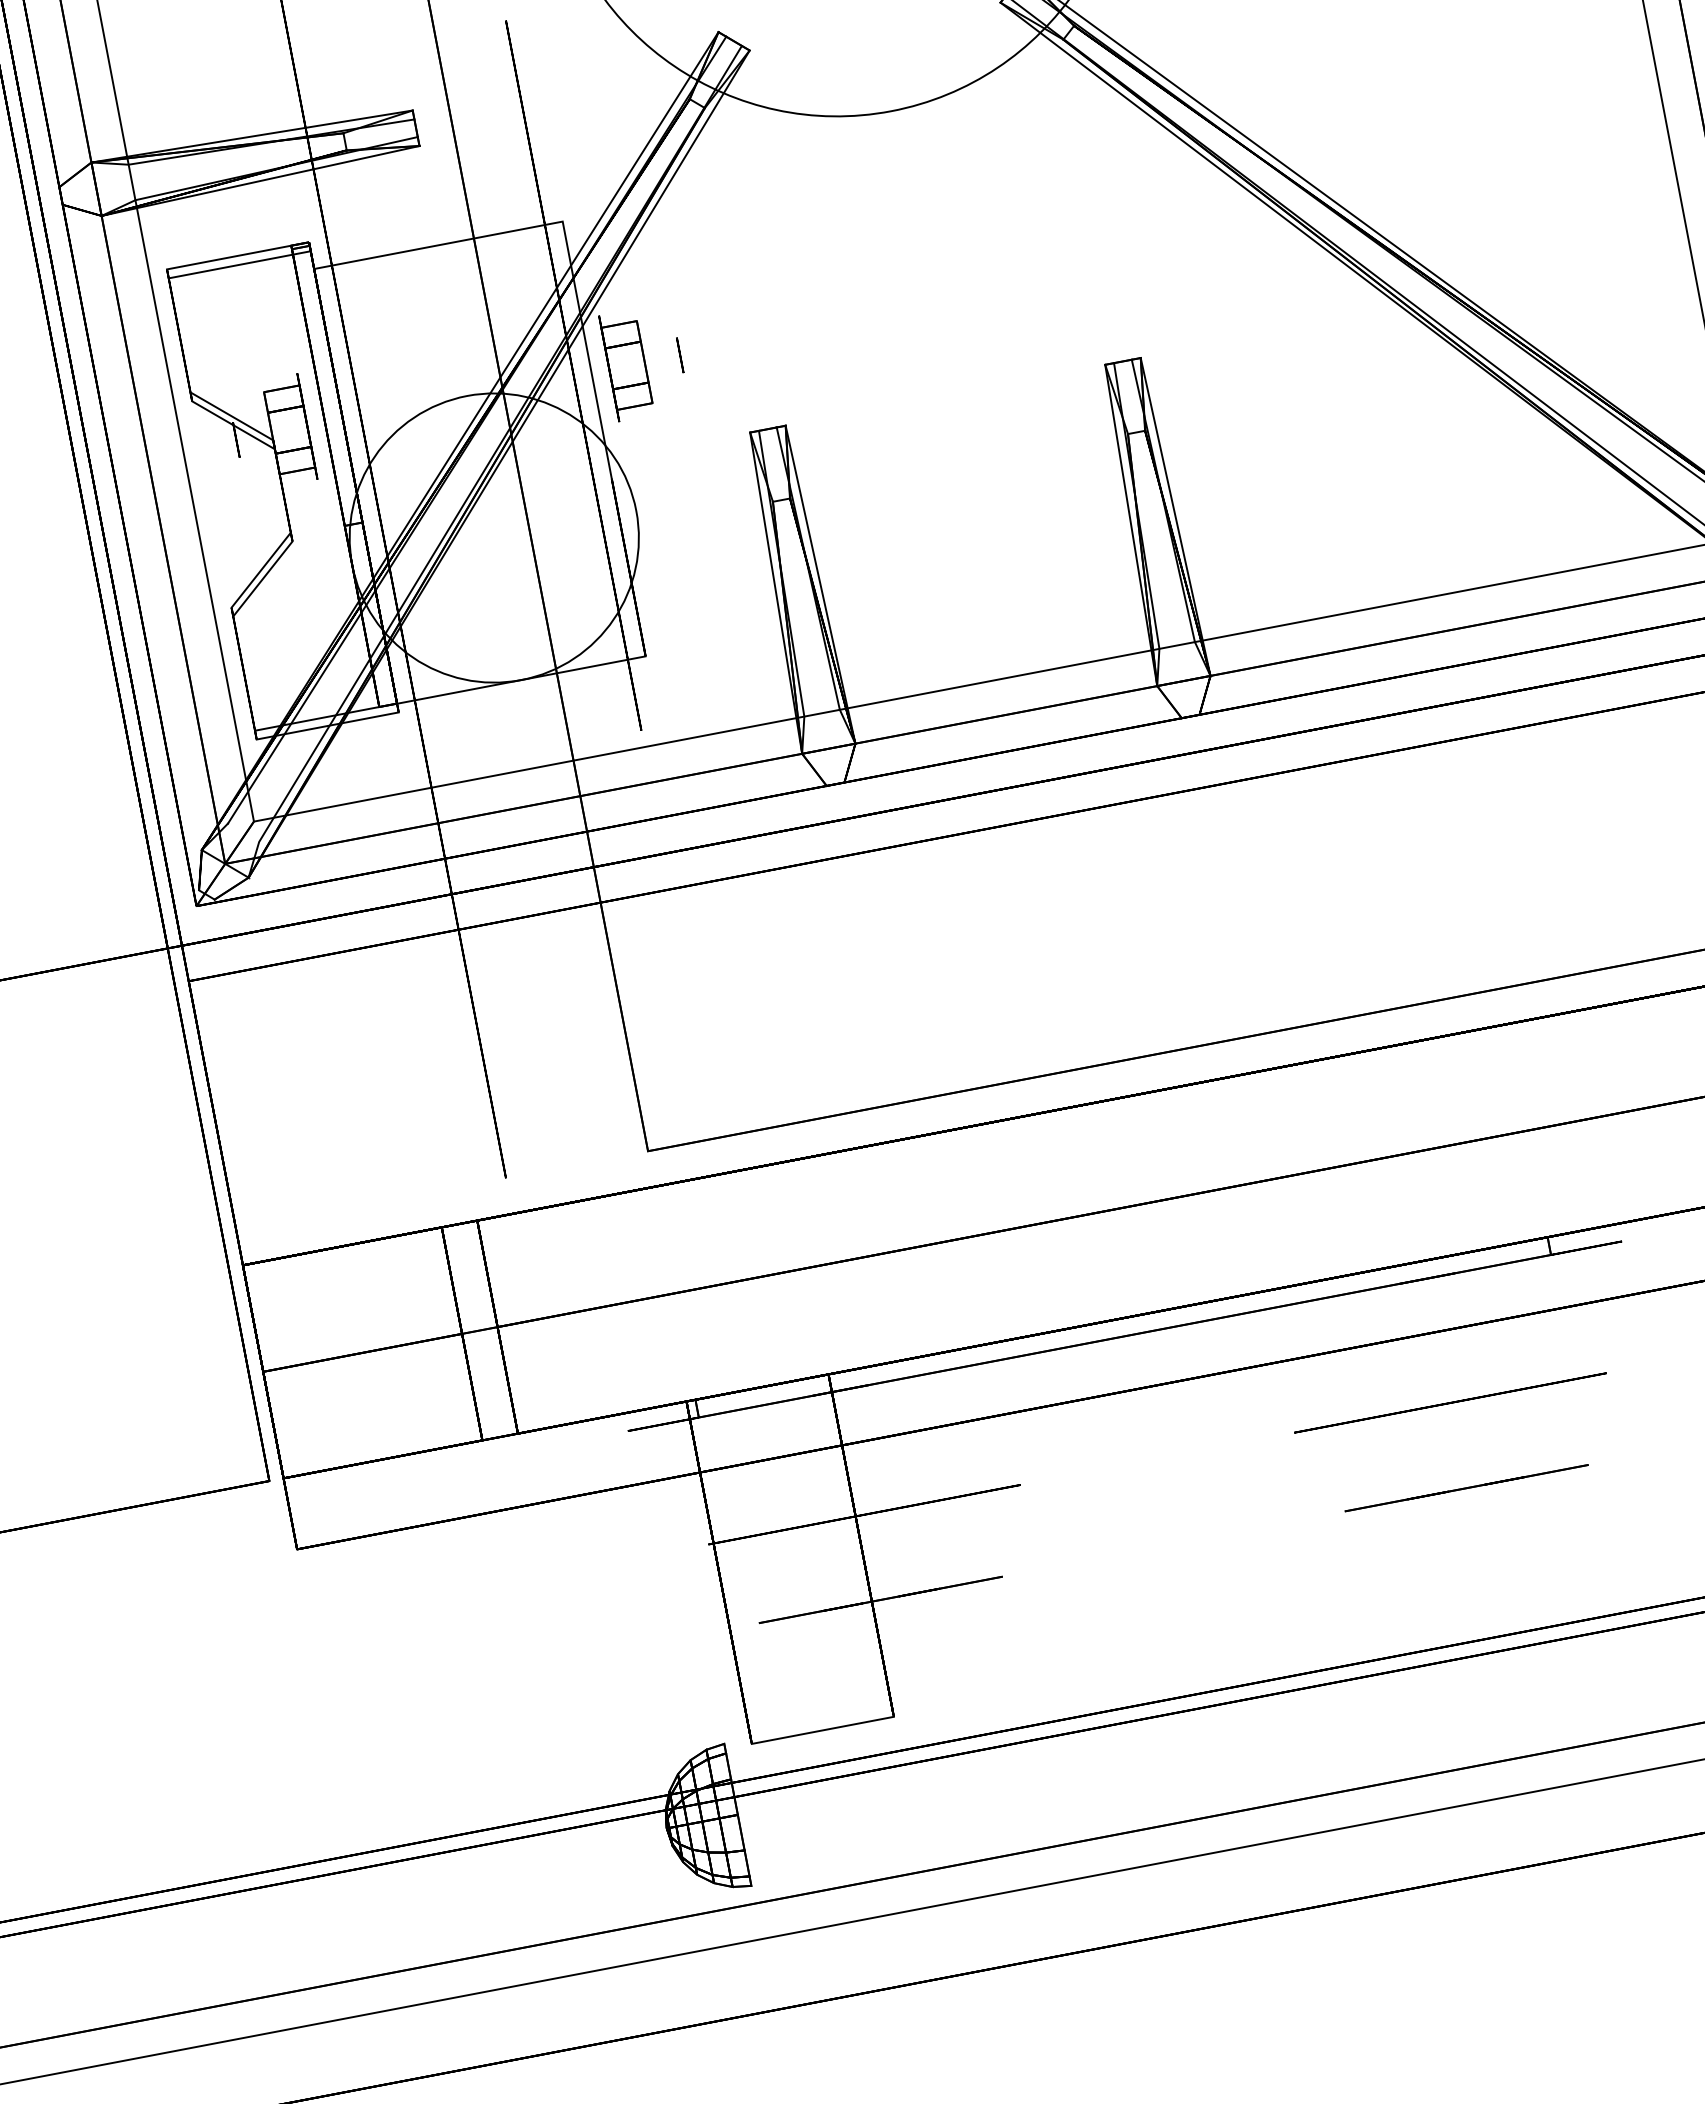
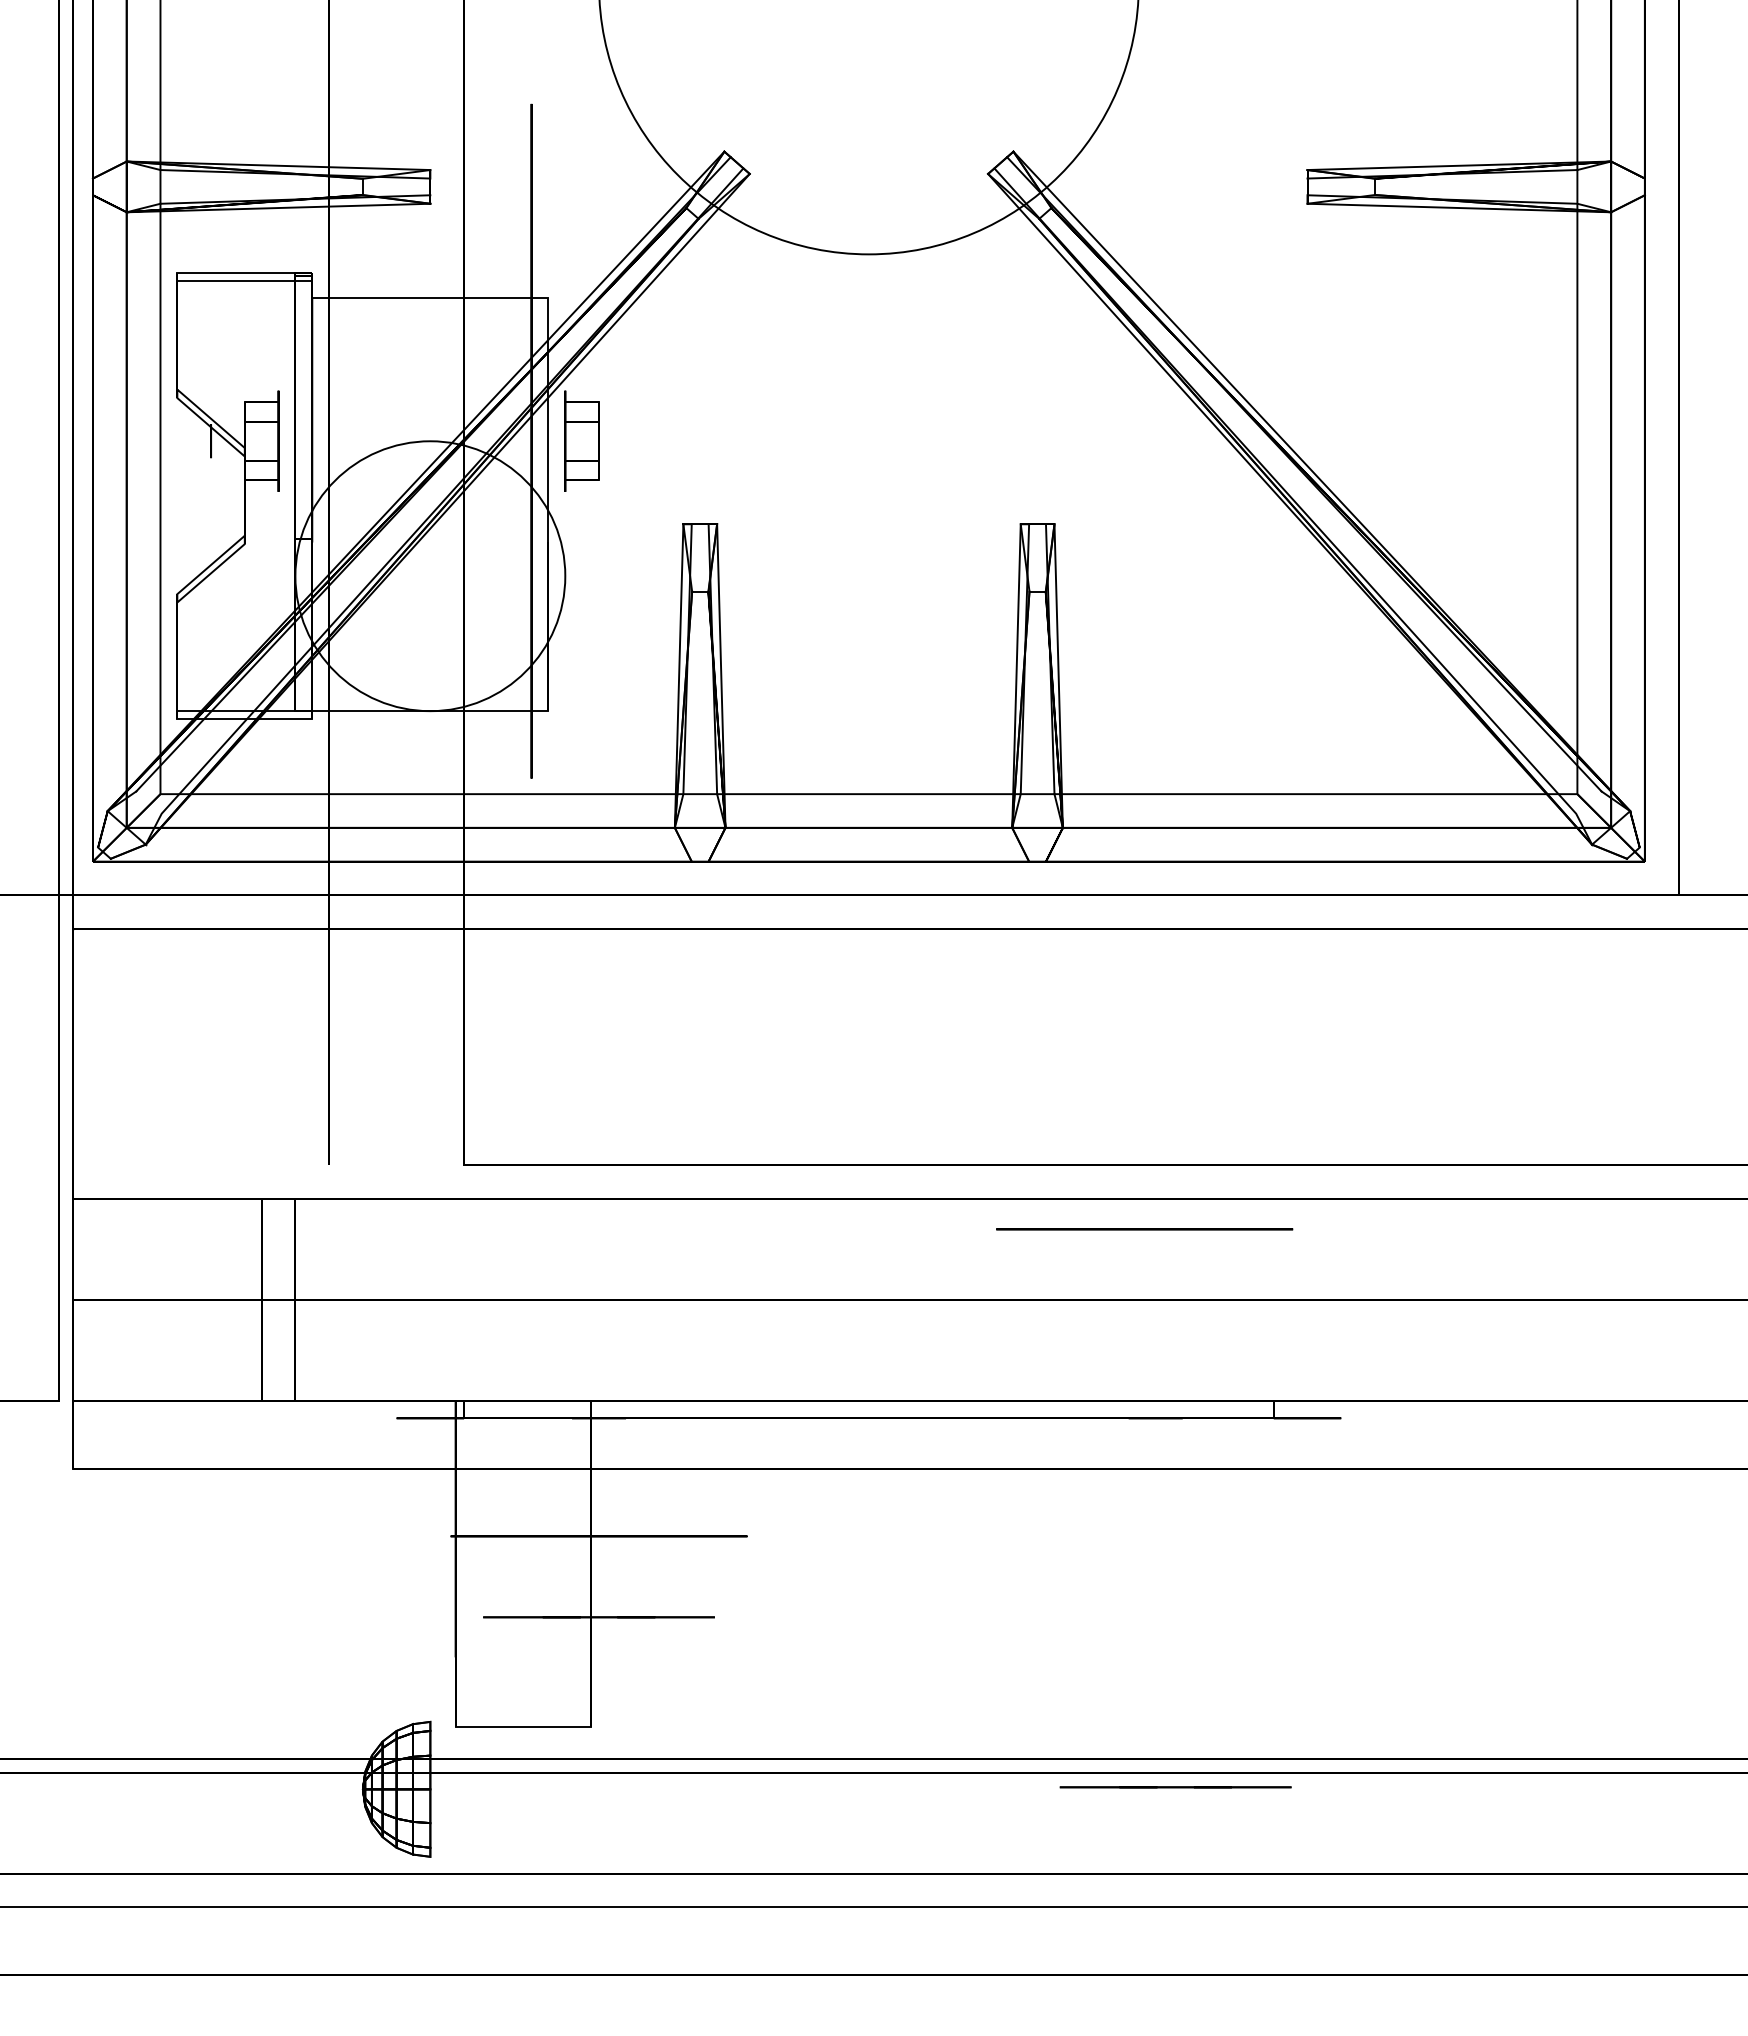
circle: (679, 355) -> (632, 441), removed
circle: (1450, 1403) -> (1144, 1229), moved
line: (1466, 1488) -> (1175, 1787), moved

